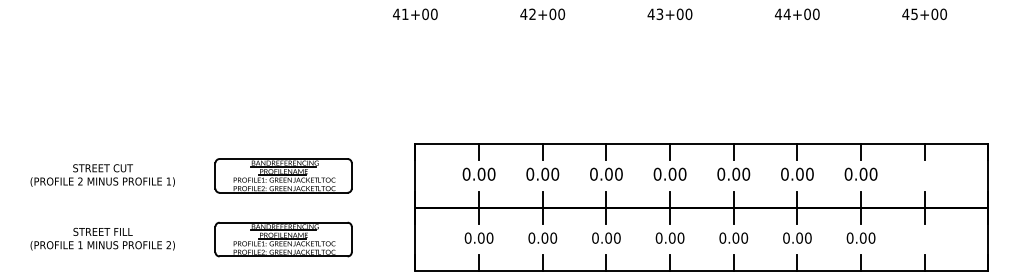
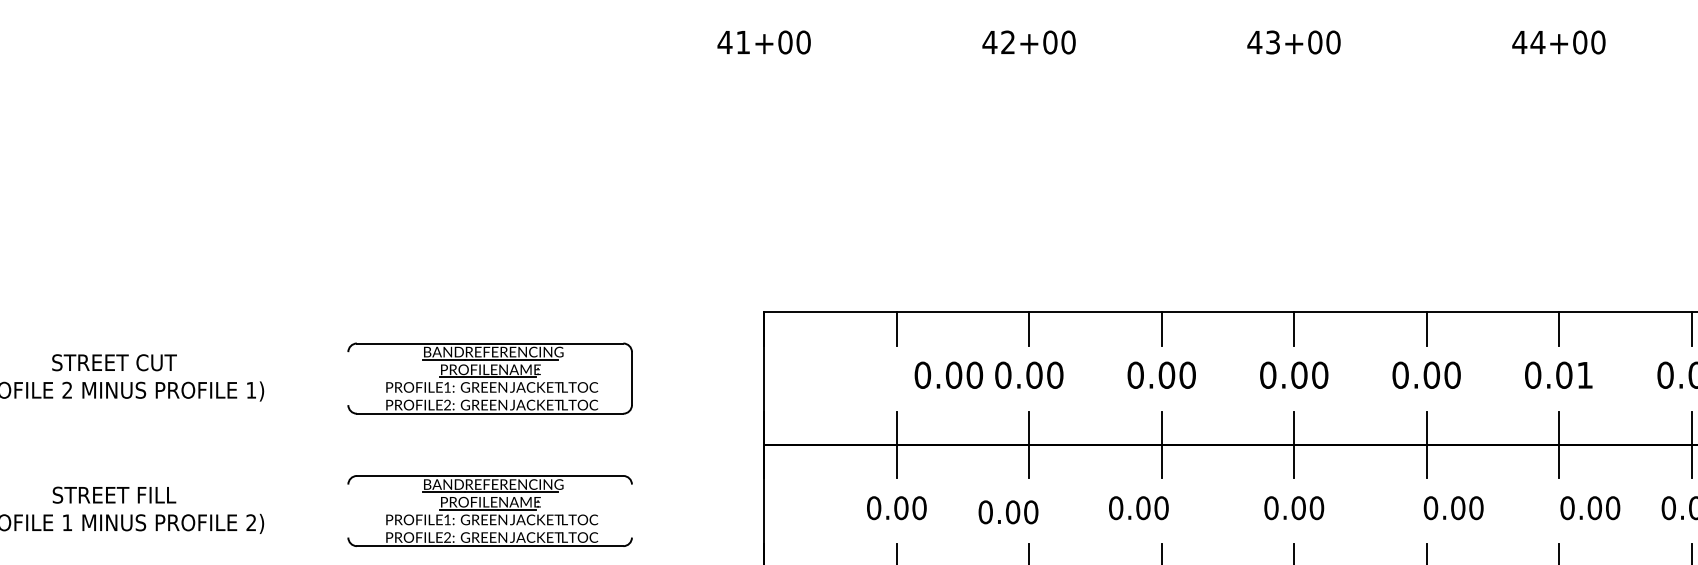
text: (478, 173) -> (947, 373), moved
text: (809, 173) -> (1584, 373), 0.00 -> 0.01
line: (215, 175) -> (348, 377), removed
text: (542, 237) -> (1007, 510), moved
text: (606, 237) -> (1138, 506), moved
text: (733, 237) -> (1453, 506), moved
text: (797, 237) -> (1590, 506), moved
line: (215, 239) -> (348, 510), removed
line: (351, 239) -> (631, 510), removed

